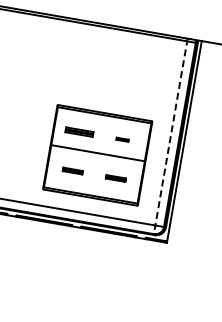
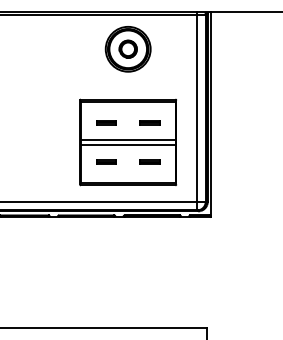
part: (112, 63) -> (127, 49), added
part: (79, 132) -> (106, 122), size x0.71
line: (170, 136) -> (196, 111), dashed -> solid
part: (122, 139) -> (149, 122), size x1.67
line: (96, 157) -> (127, 144), added

